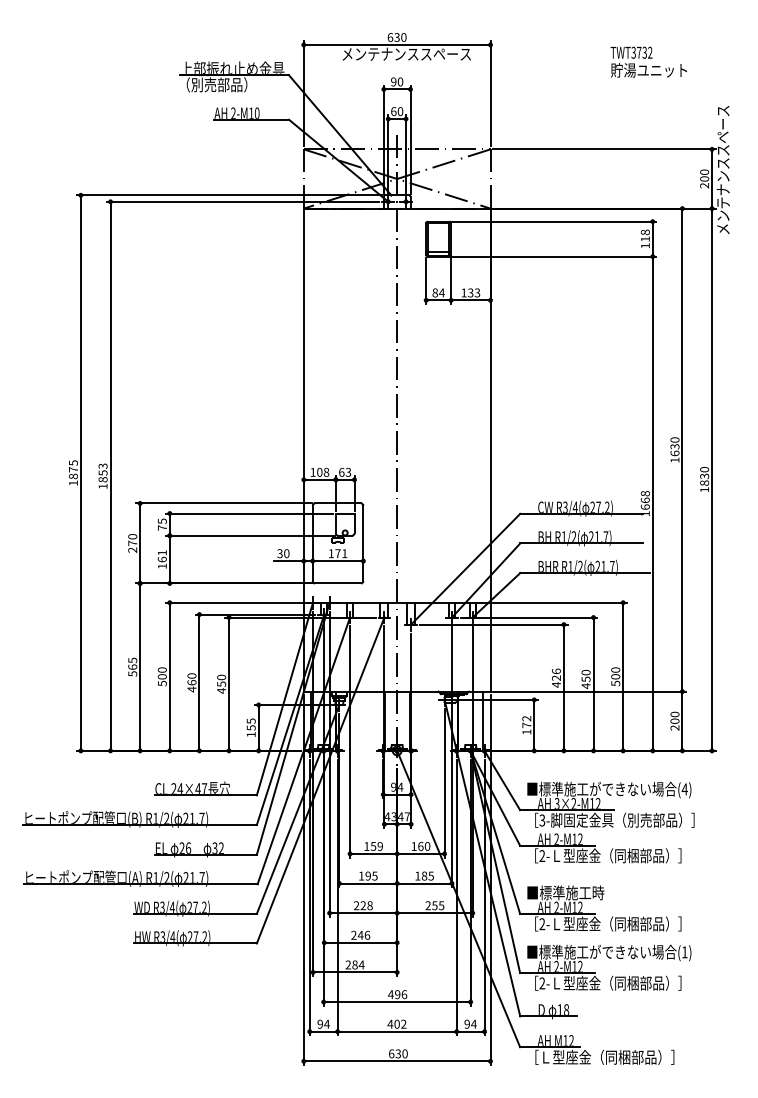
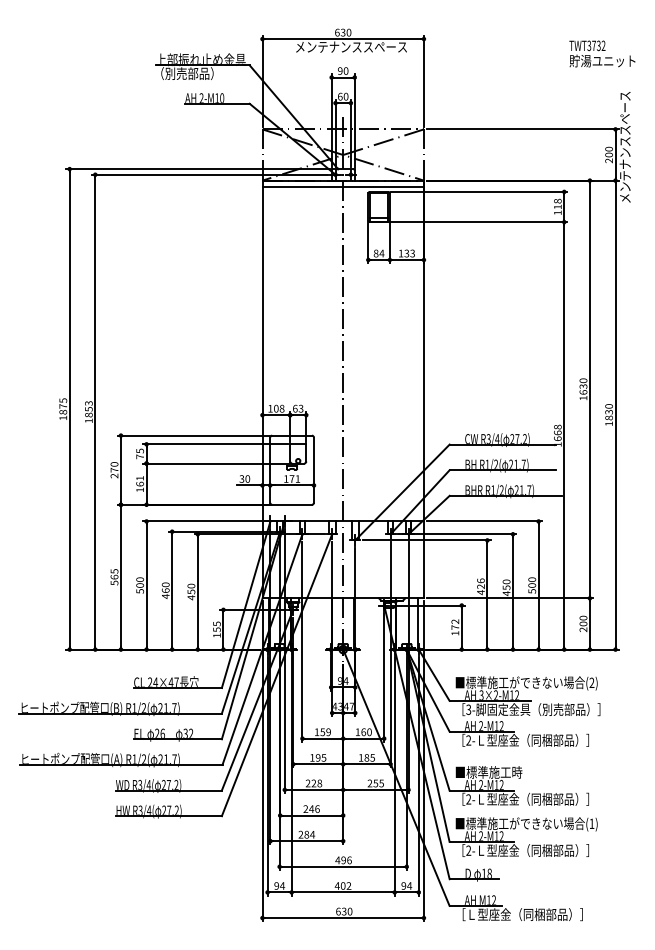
text: (648, 61) -> (602, 53), moved
line: (396, 216) -> (342, 187), added
text: (684, 789) -> (591, 682), (4) -> (2)

